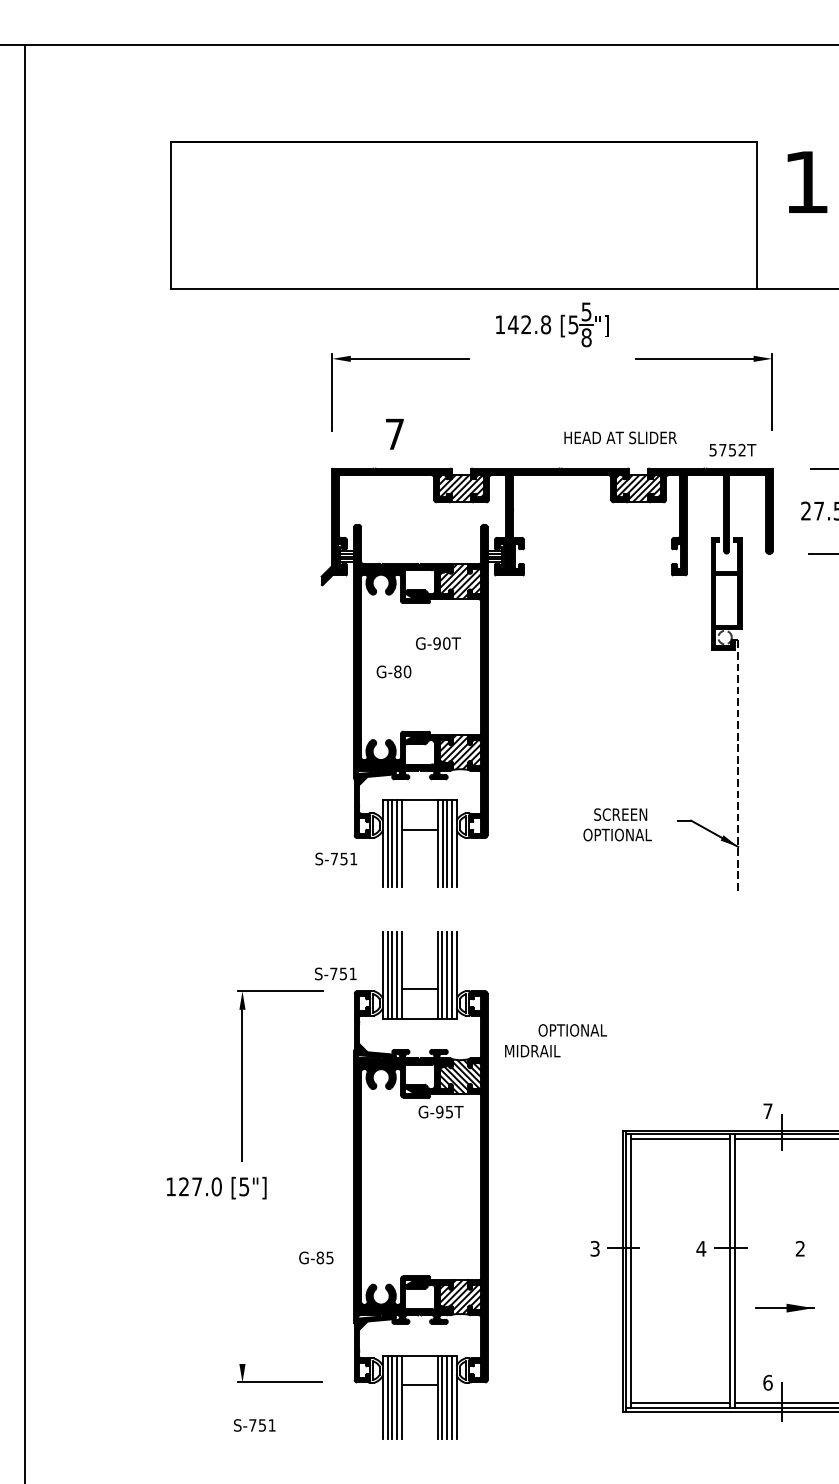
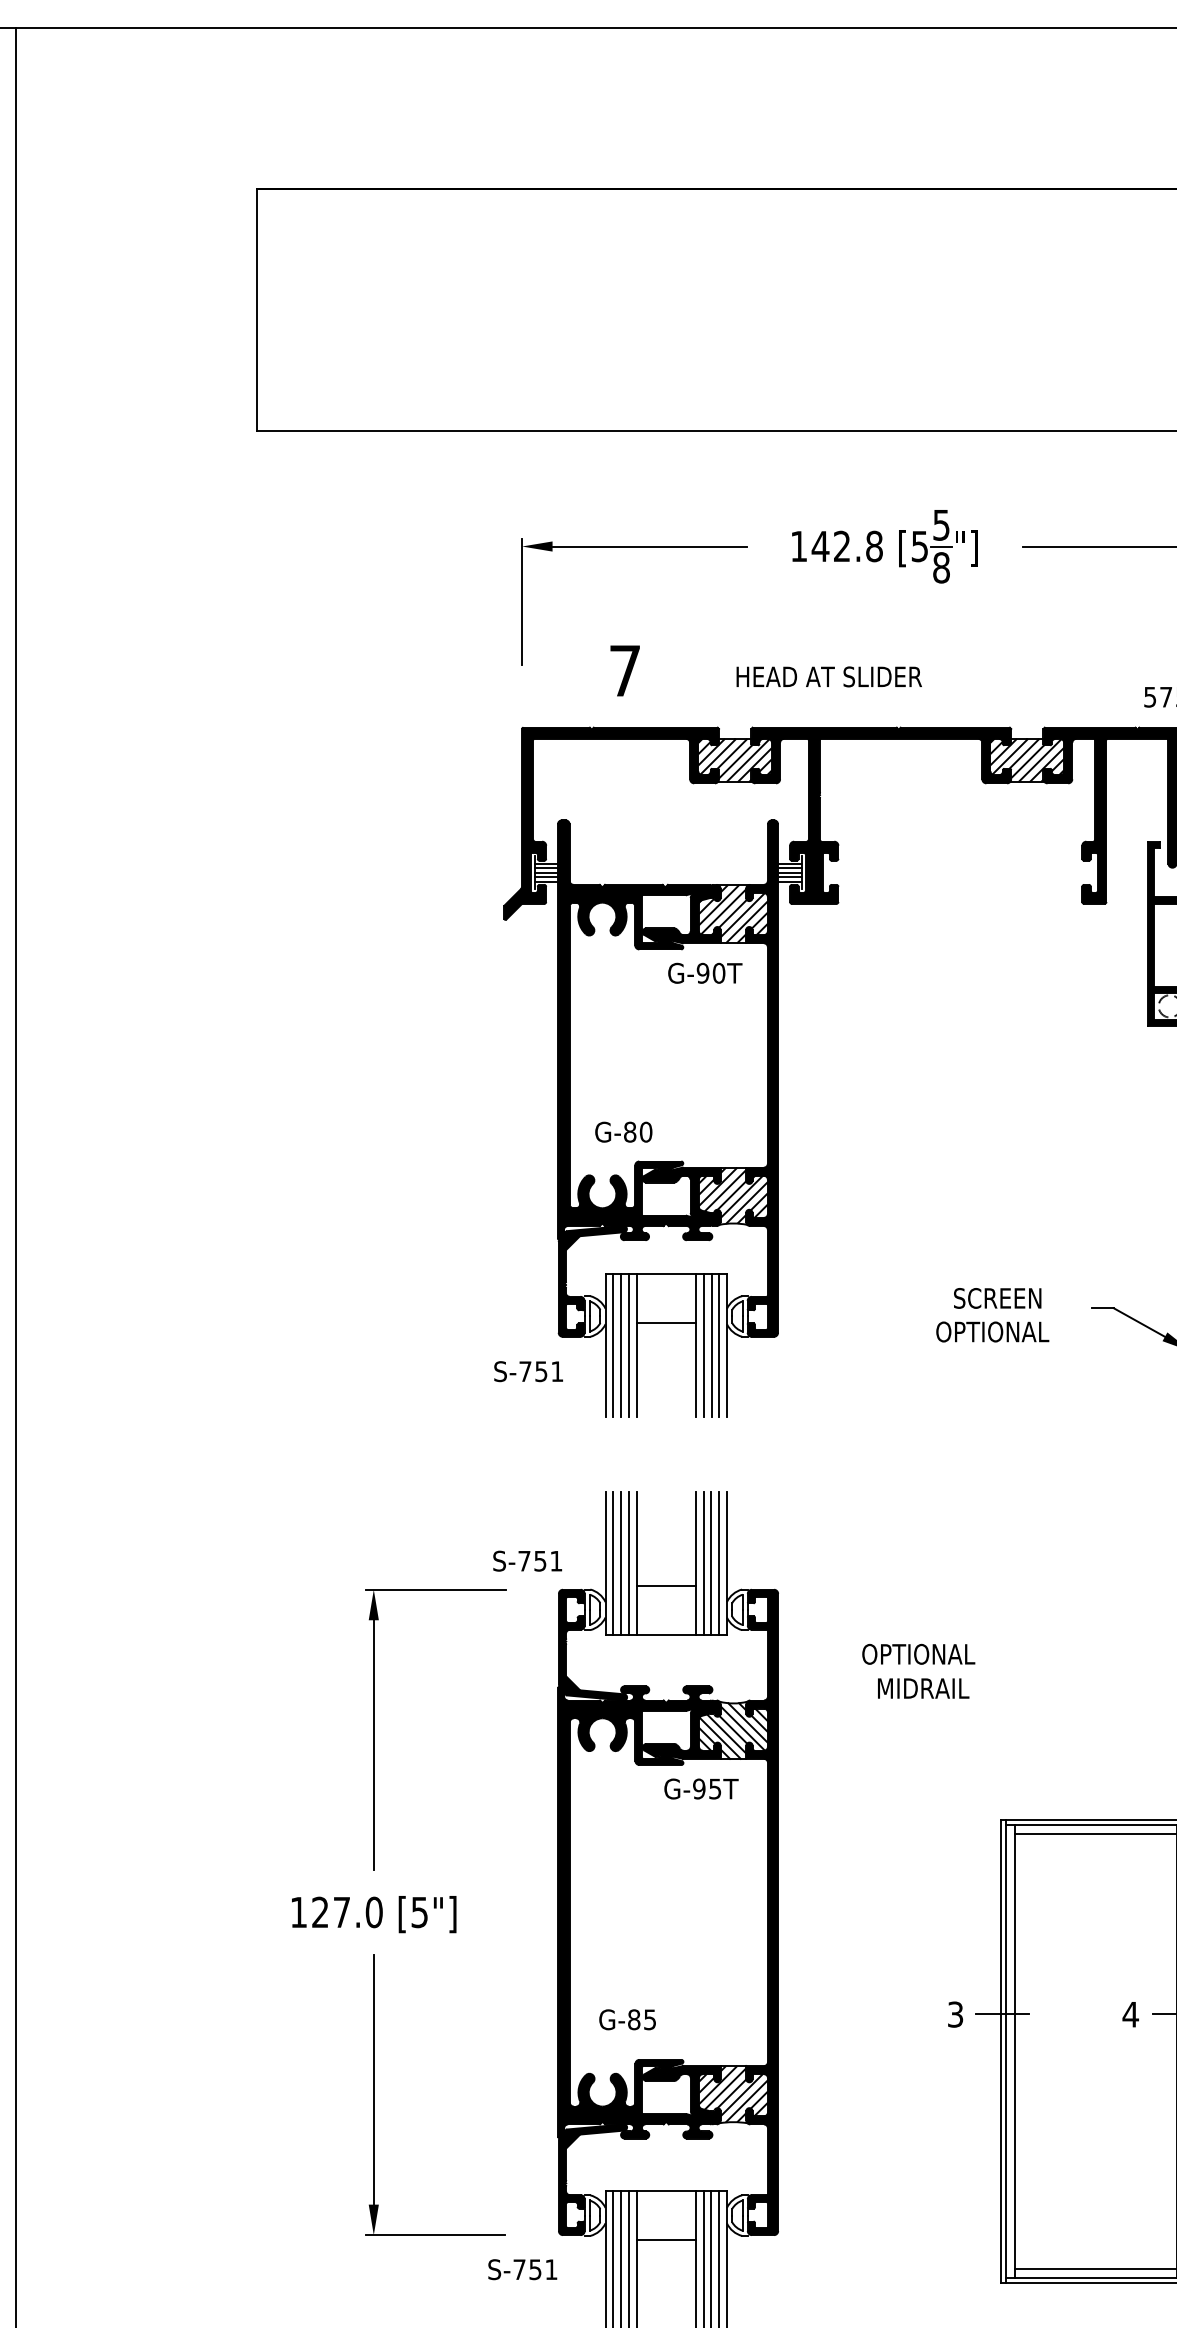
part: (552, 324) -> (885, 545), moved
text: (620, 437) -> (829, 676), moved
text: (438, 643) -> (705, 973), moved
text: (393, 671) -> (622, 1131), moved
text: (532, 1051) -> (923, 1689), moved
text: (216, 1187) -> (373, 1913), moved
text: (316, 1257) -> (627, 2019), moved
line: (242, 1288) -> (373, 2080), added
text: (254, 1425) -> (522, 2269), moved

